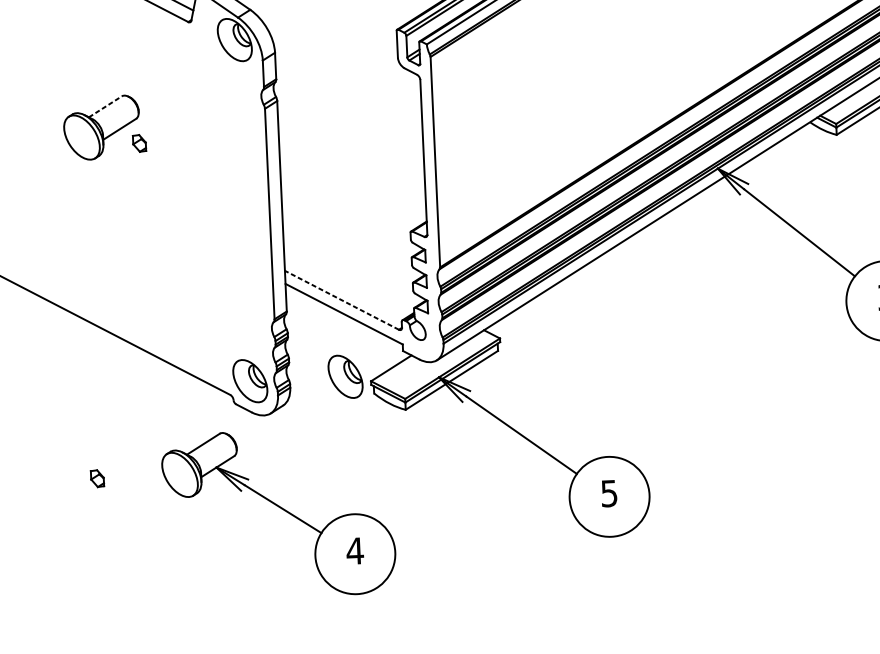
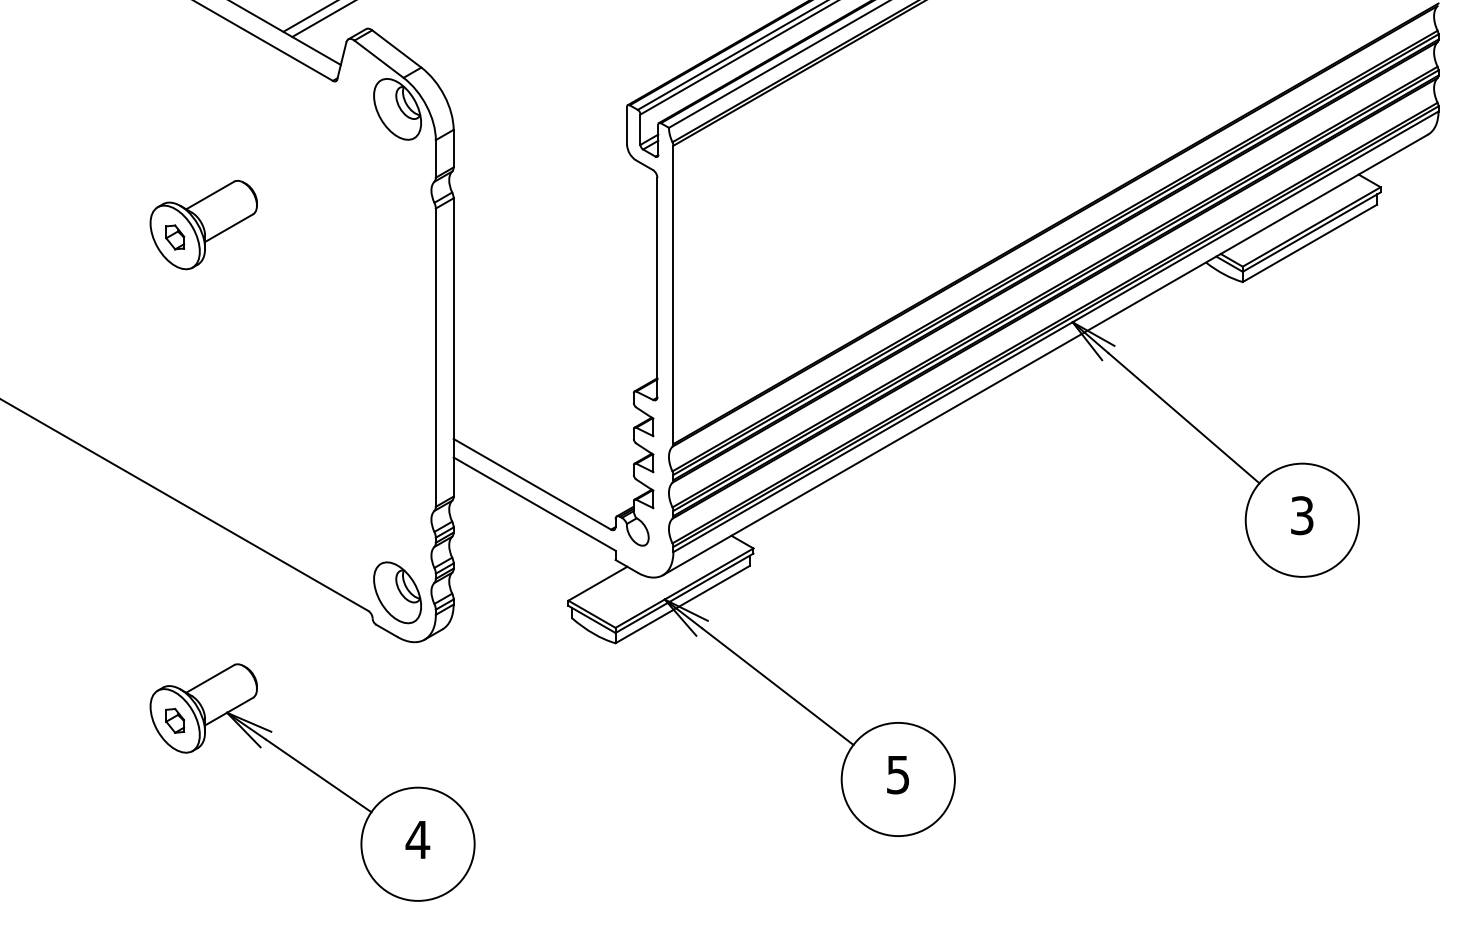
line: (105, 106) -> (210, 195), dashed -> solid
part: (139, 143) -> (175, 237), moved
line: (342, 300) -> (532, 484), dashed -> solid
part: (345, 376) -> (532, 592), removed
part: (282, 509) -> (317, 776), moved

